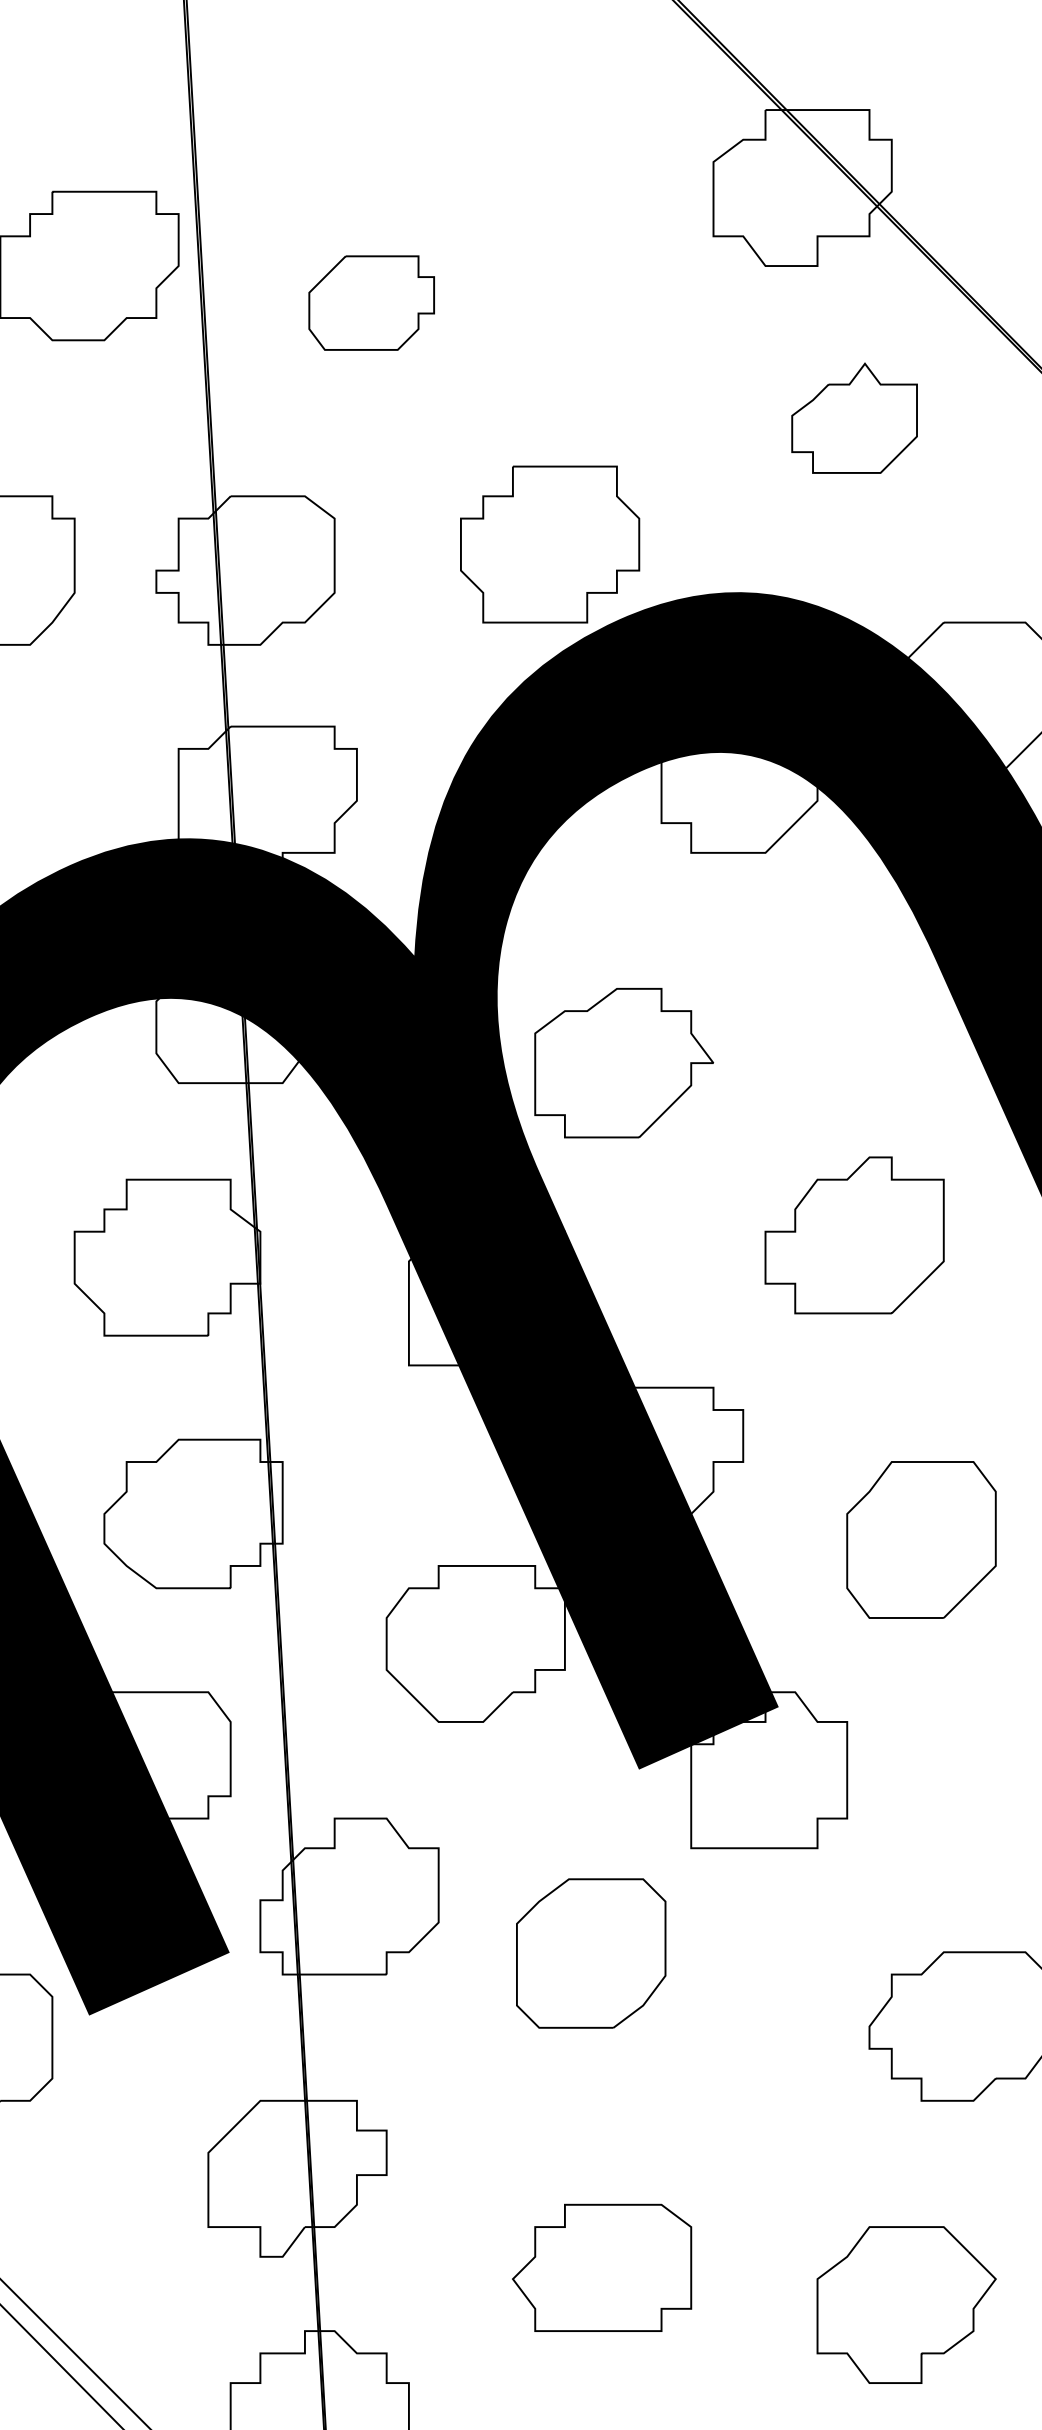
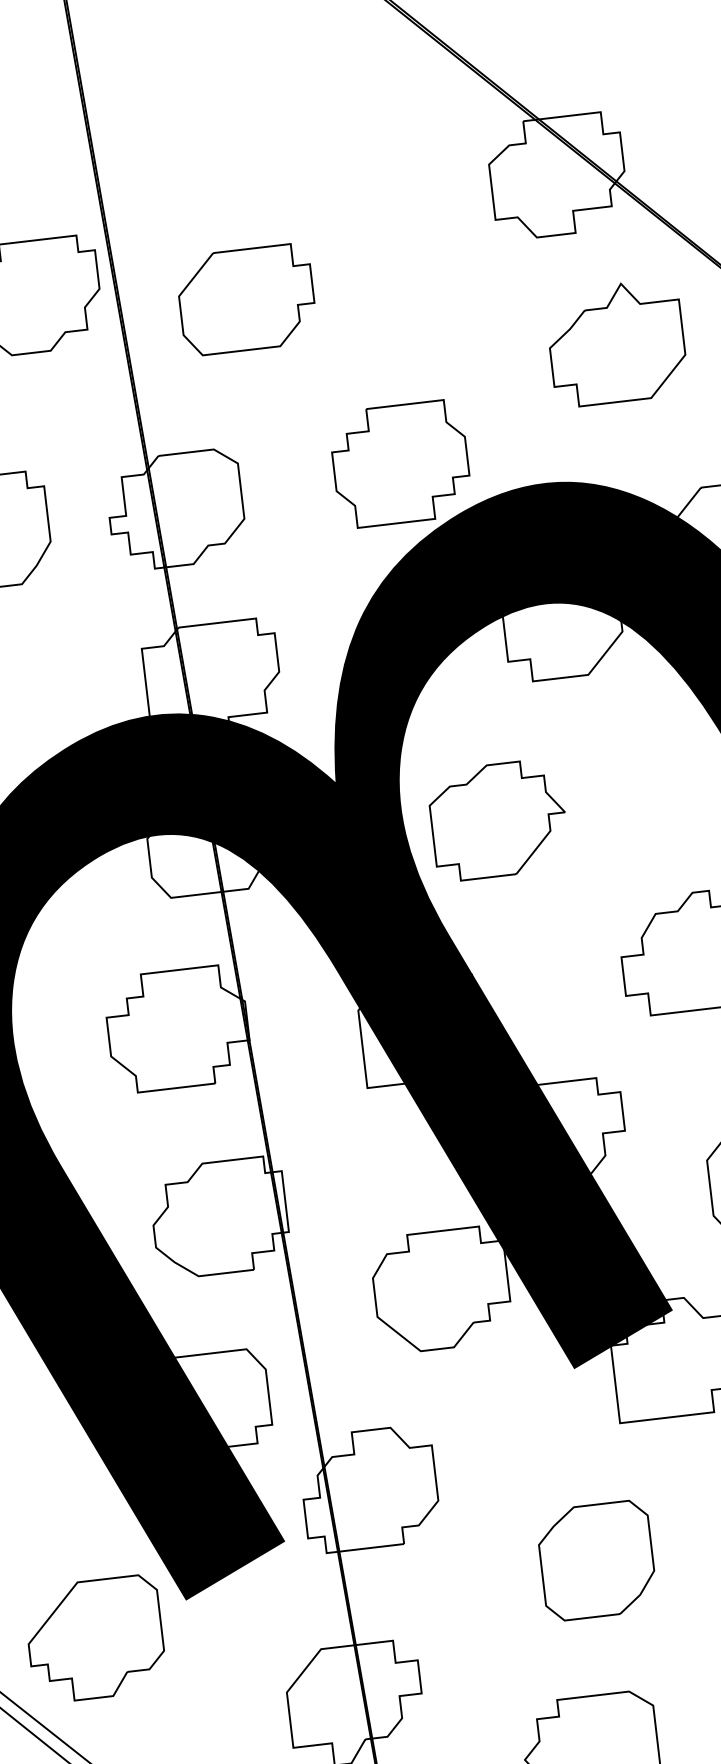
part: (371, 302) -> (246, 299), size x1.43
part: (854, 418) -> (616, 343), size x1.43
part: (624, 1063) -> (498, 820), moved
part: (591, 1953) -> (597, 1560), moved

